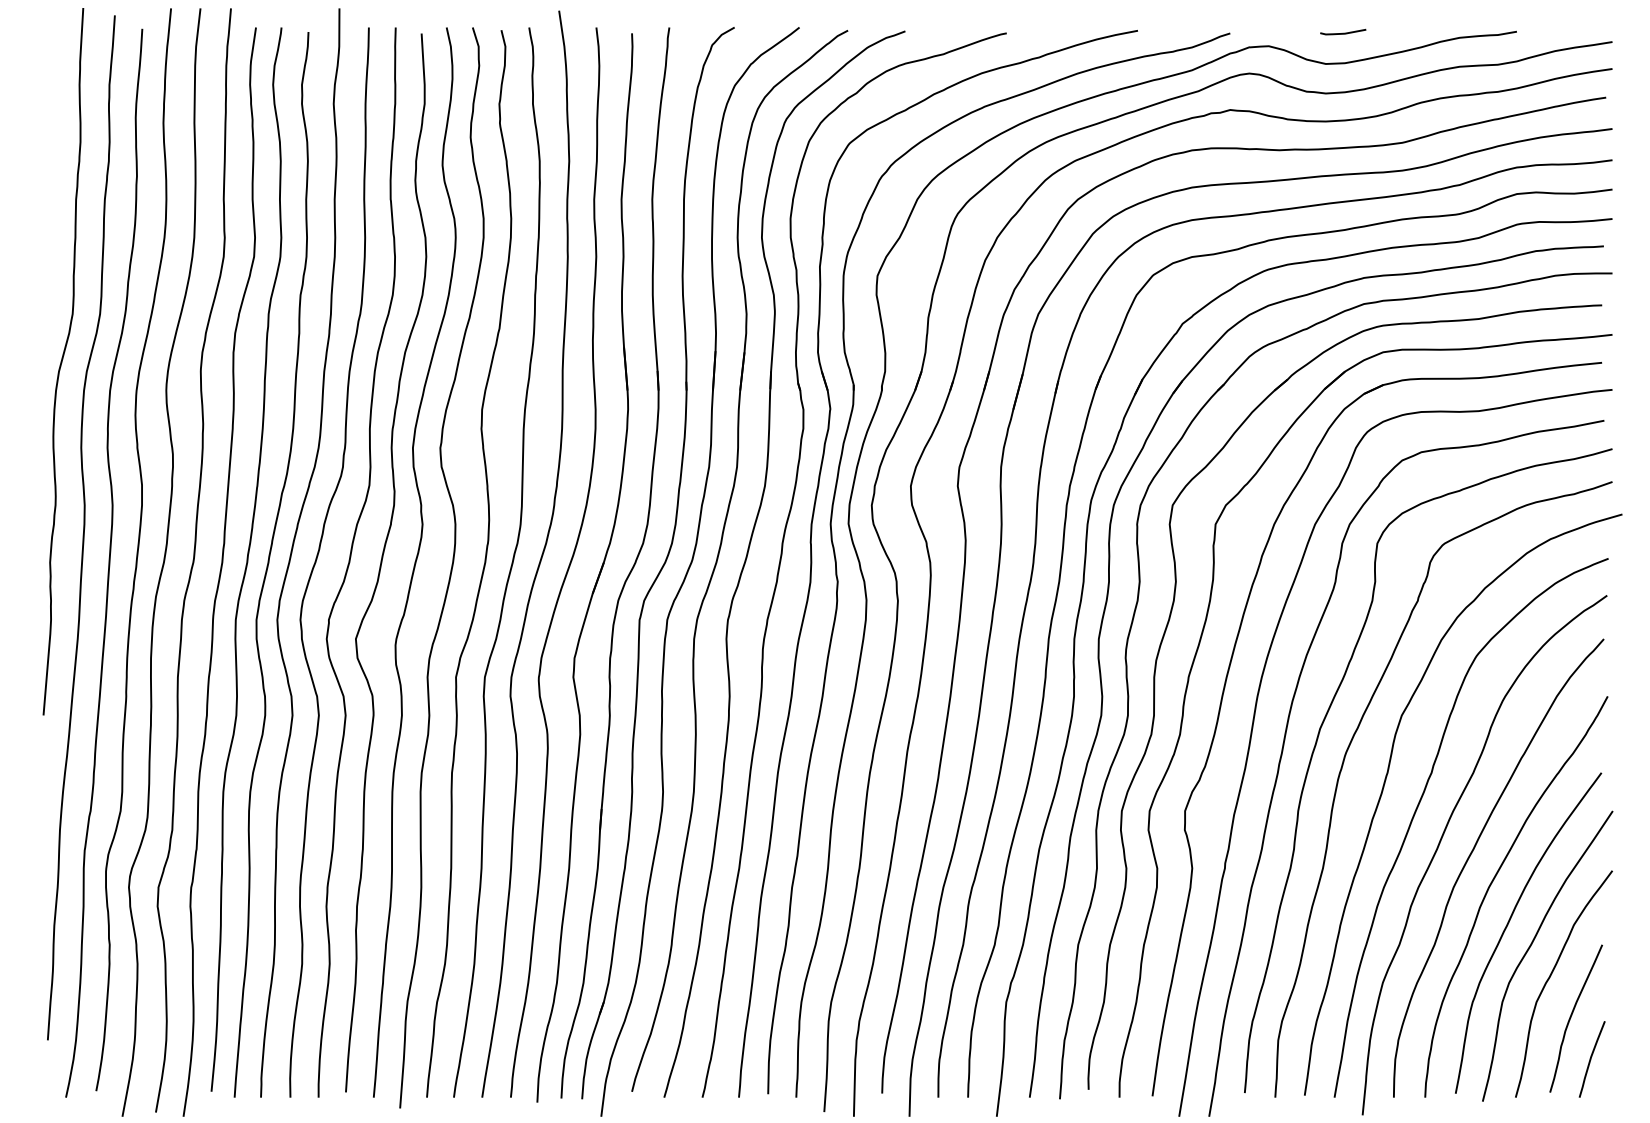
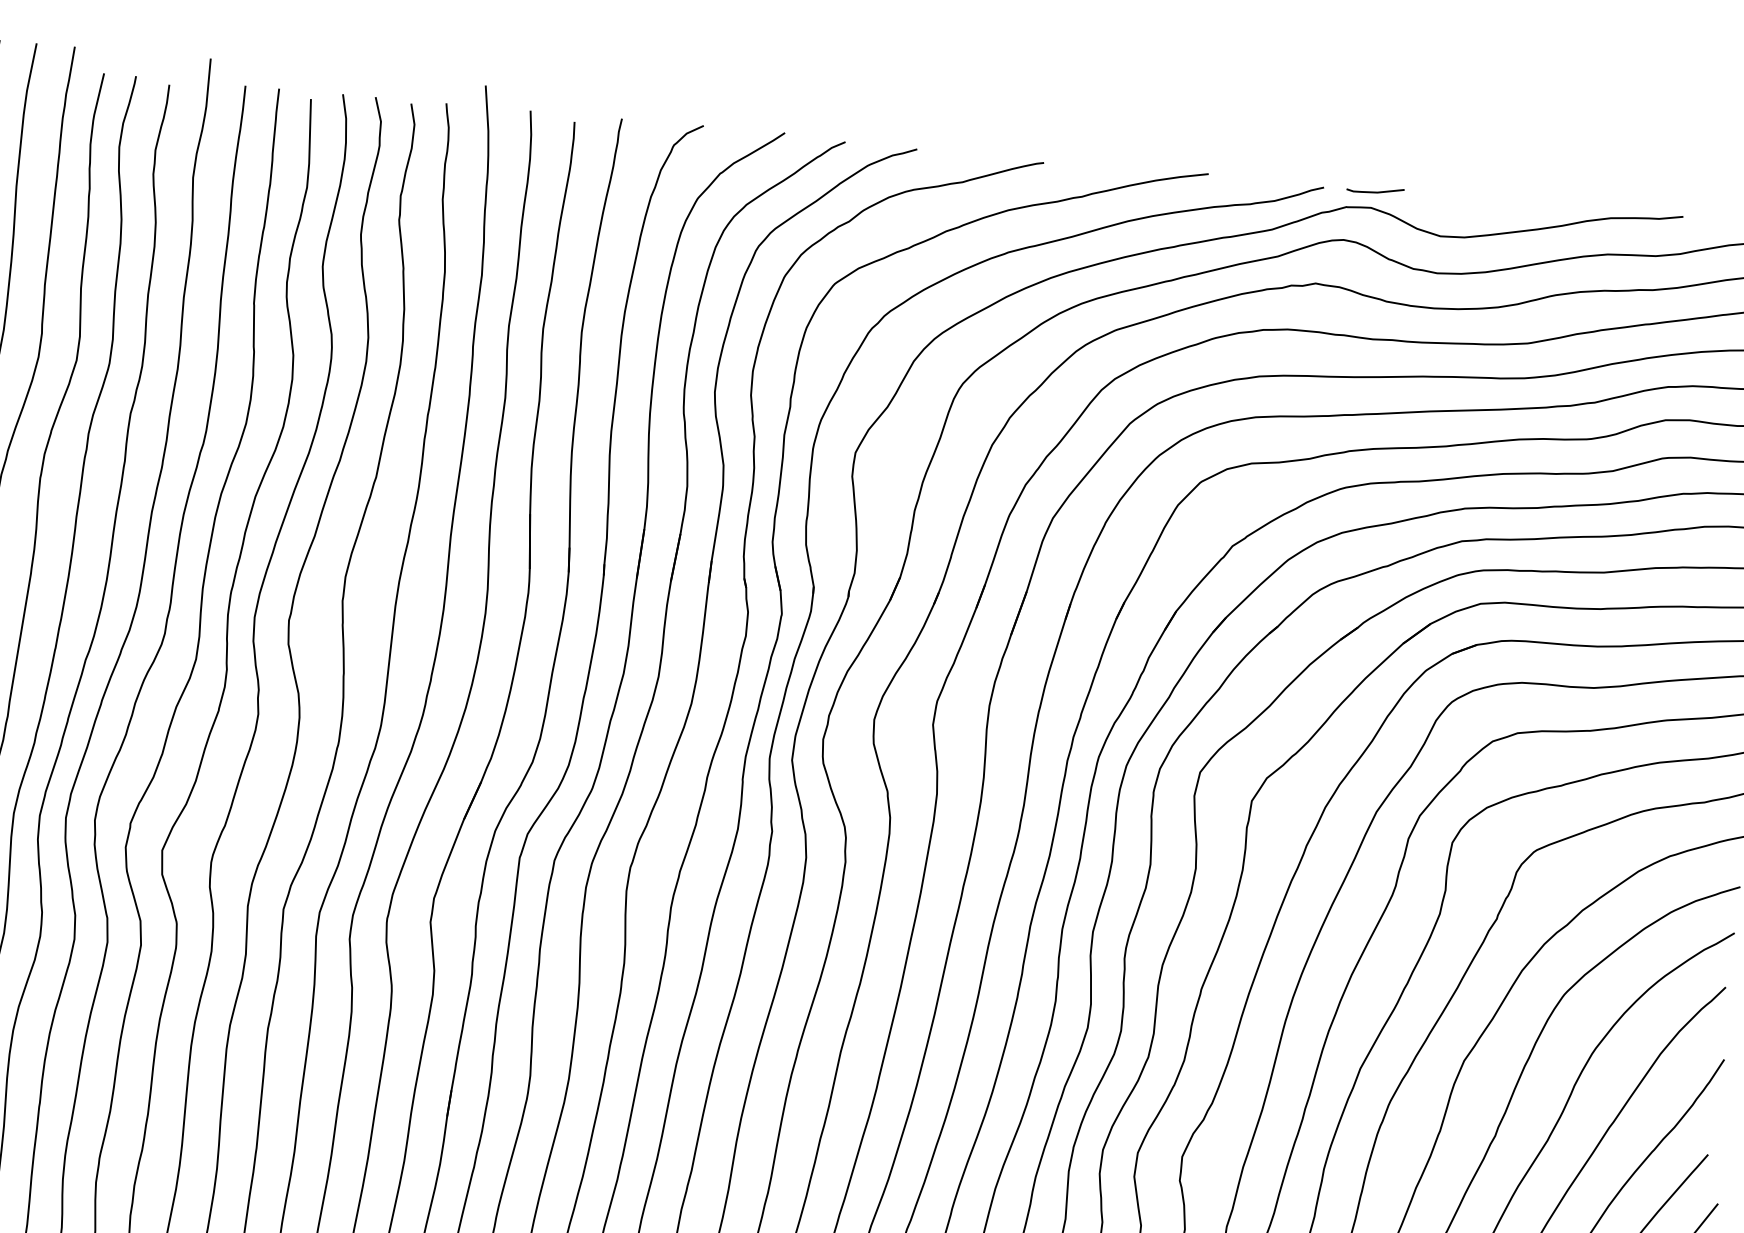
line: (1343, 32) -> (1375, 190), moved

